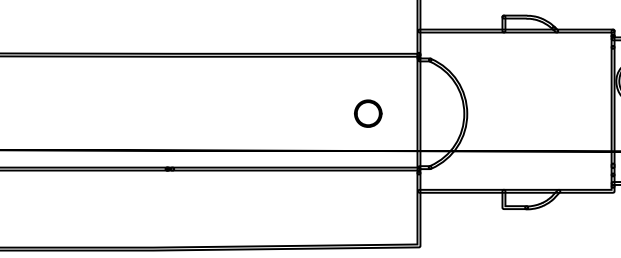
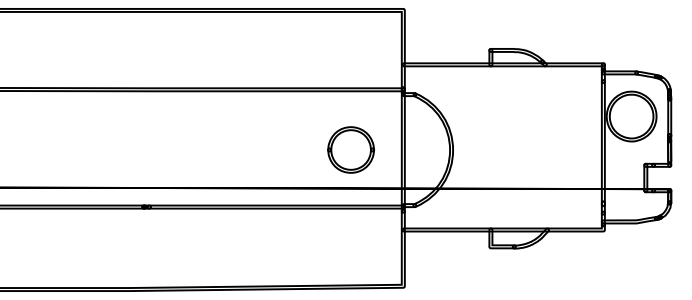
part: (367, 113) -> (350, 149), size x1.67

